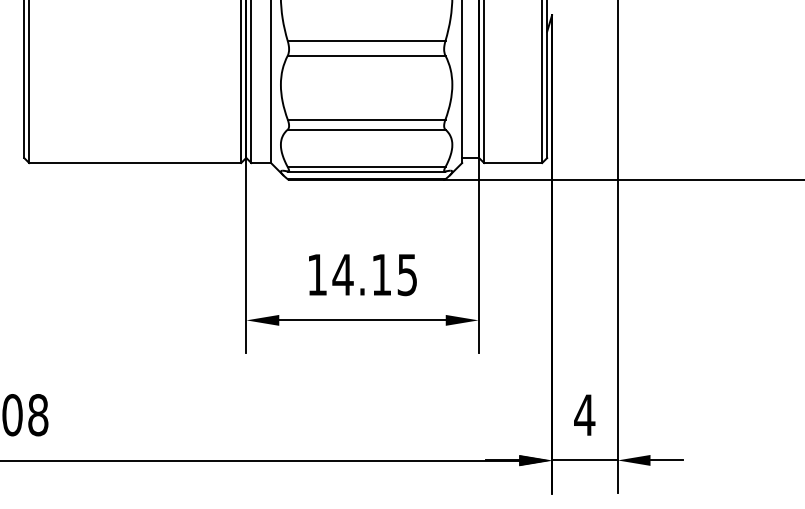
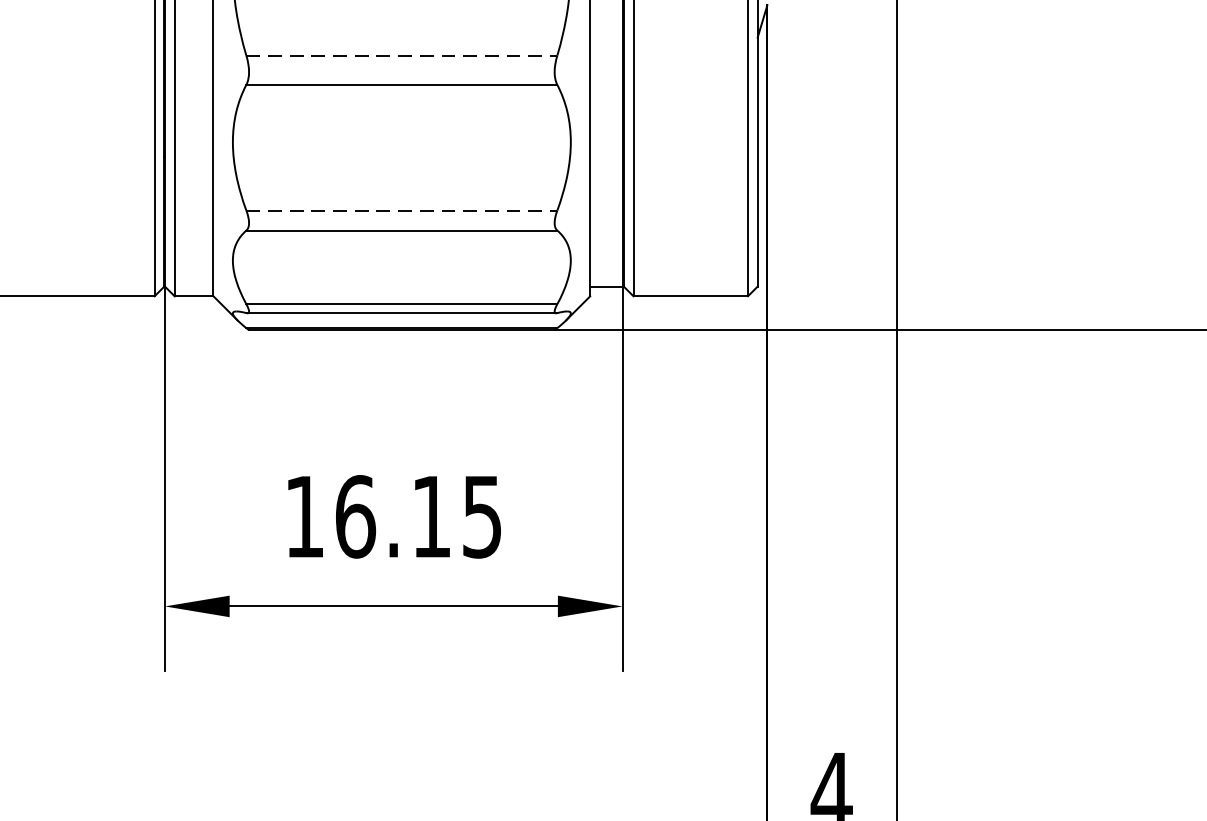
line: (366, 40) -> (401, 54), solid -> dashed
line: (366, 119) -> (401, 210), solid -> dashed
text: (342, 274) -> (354, 515), 14.15 -> 16.15

